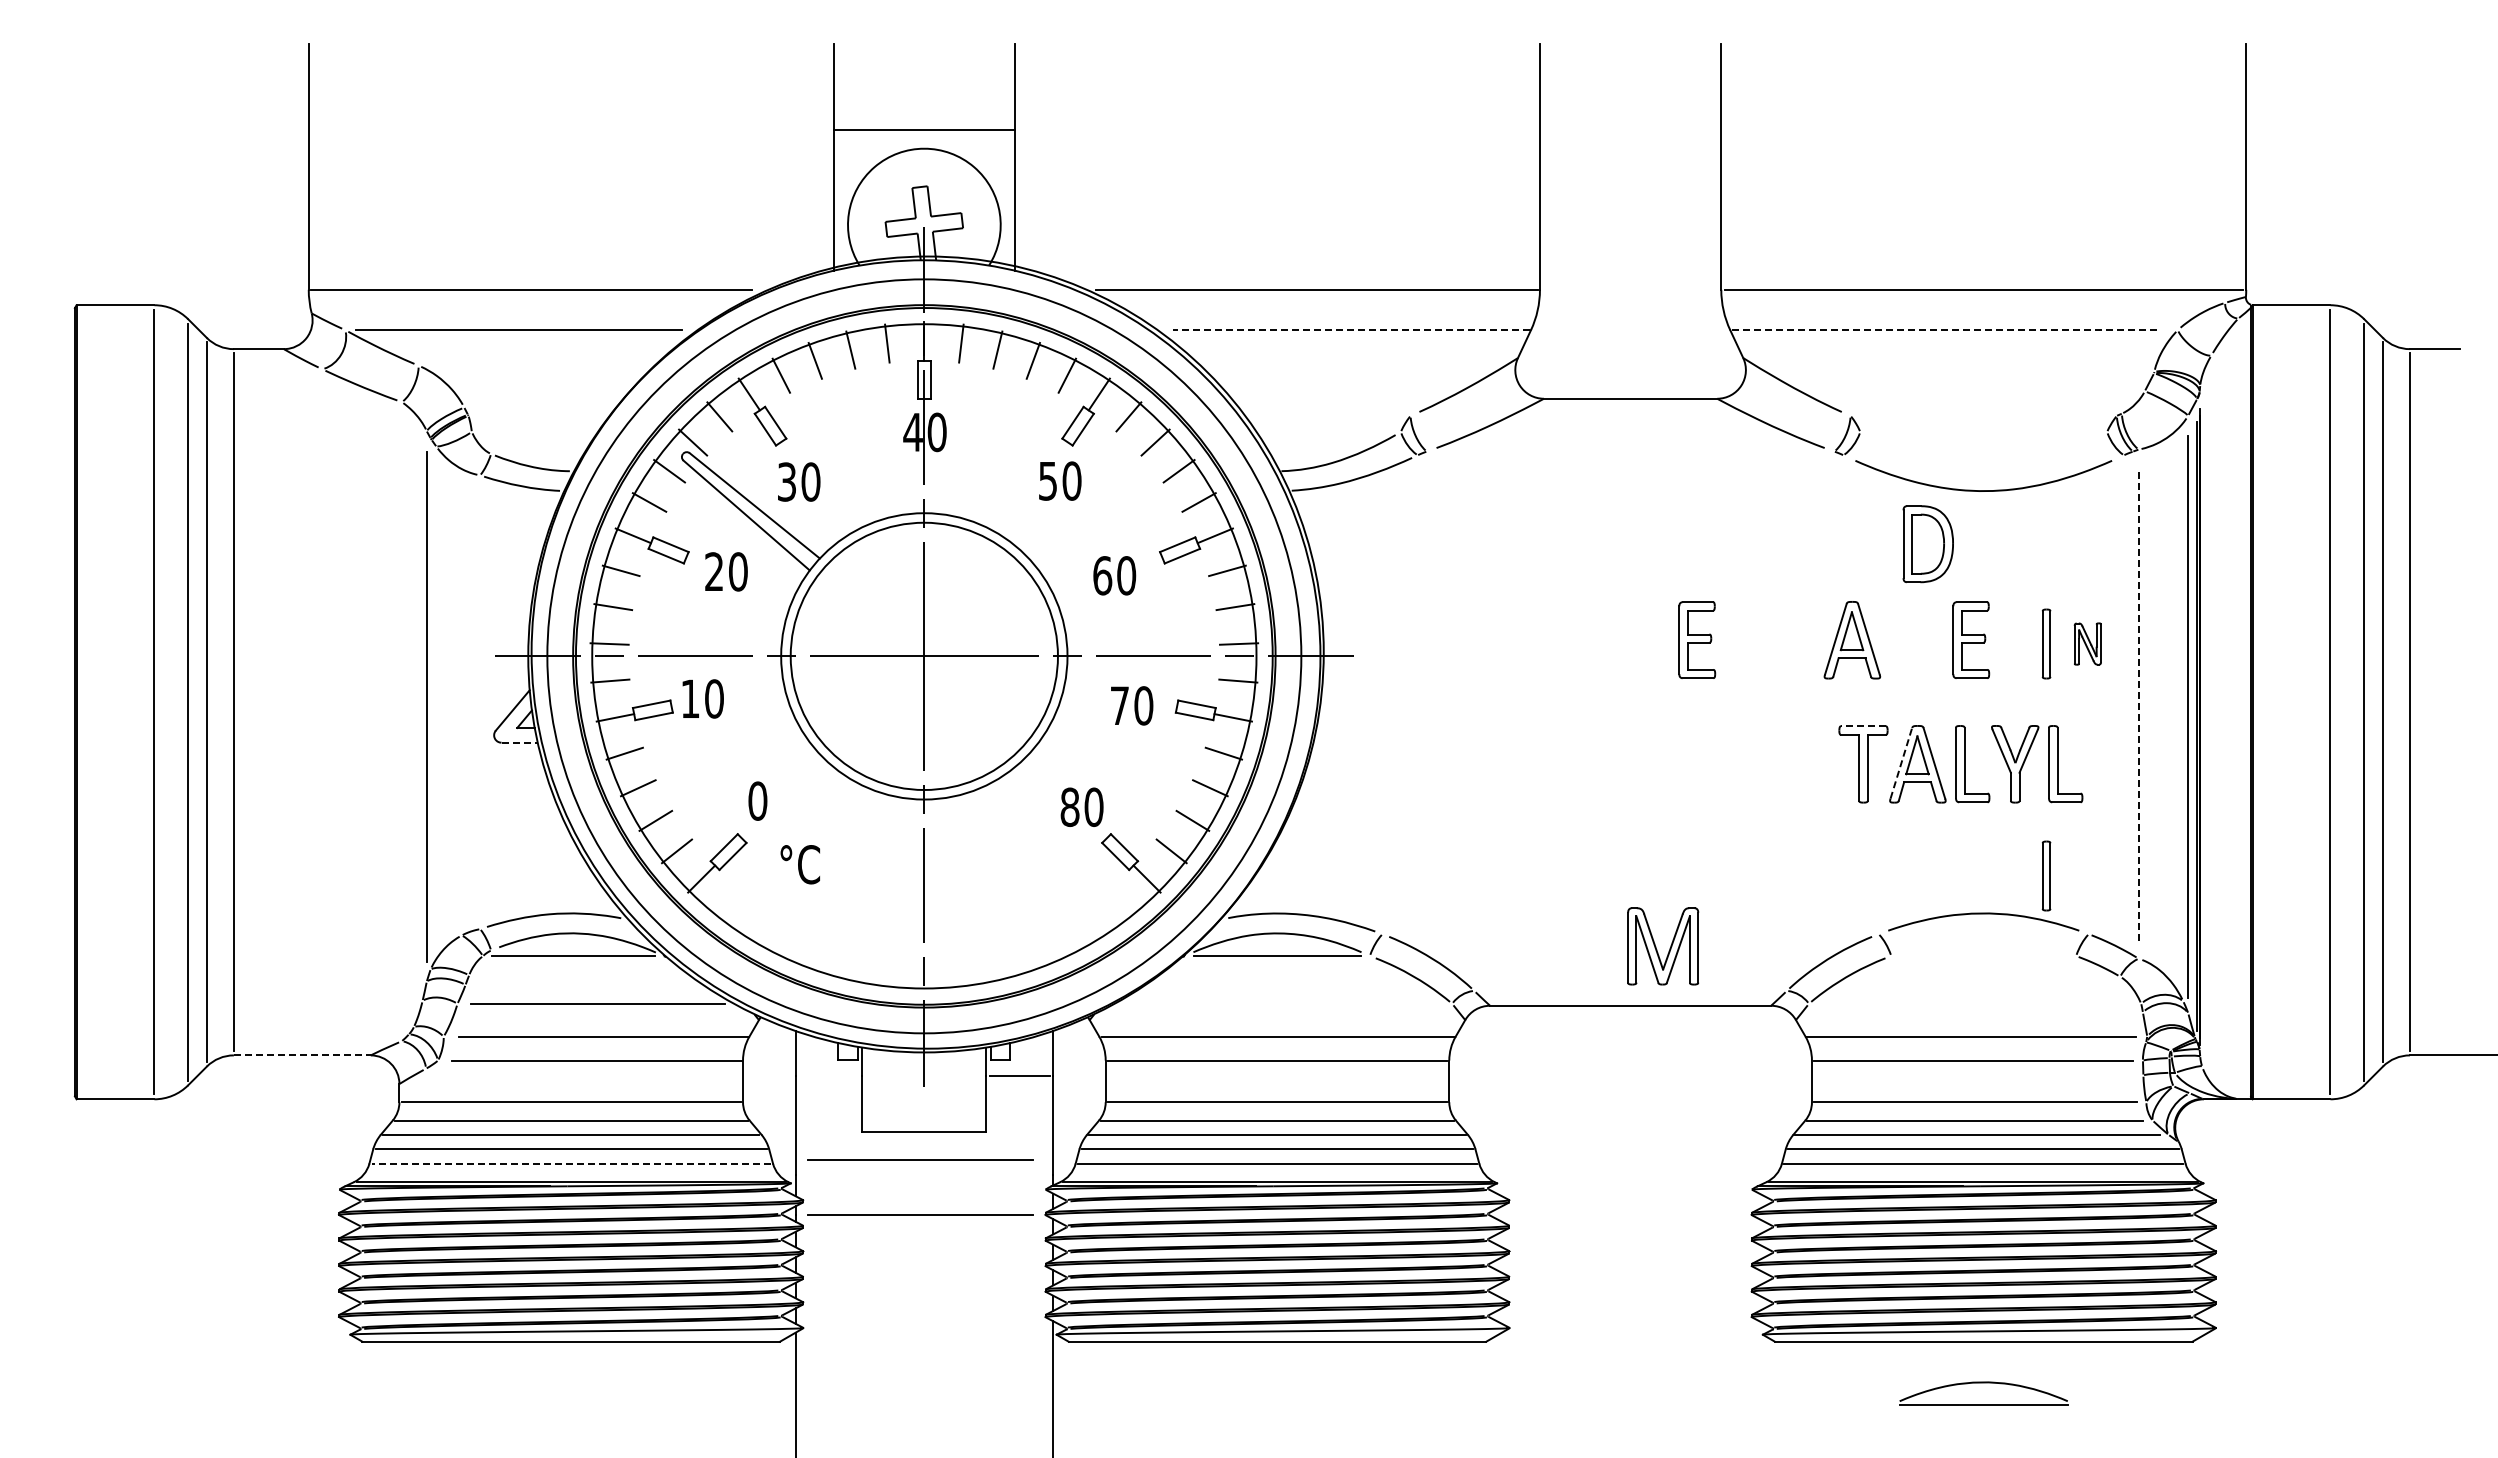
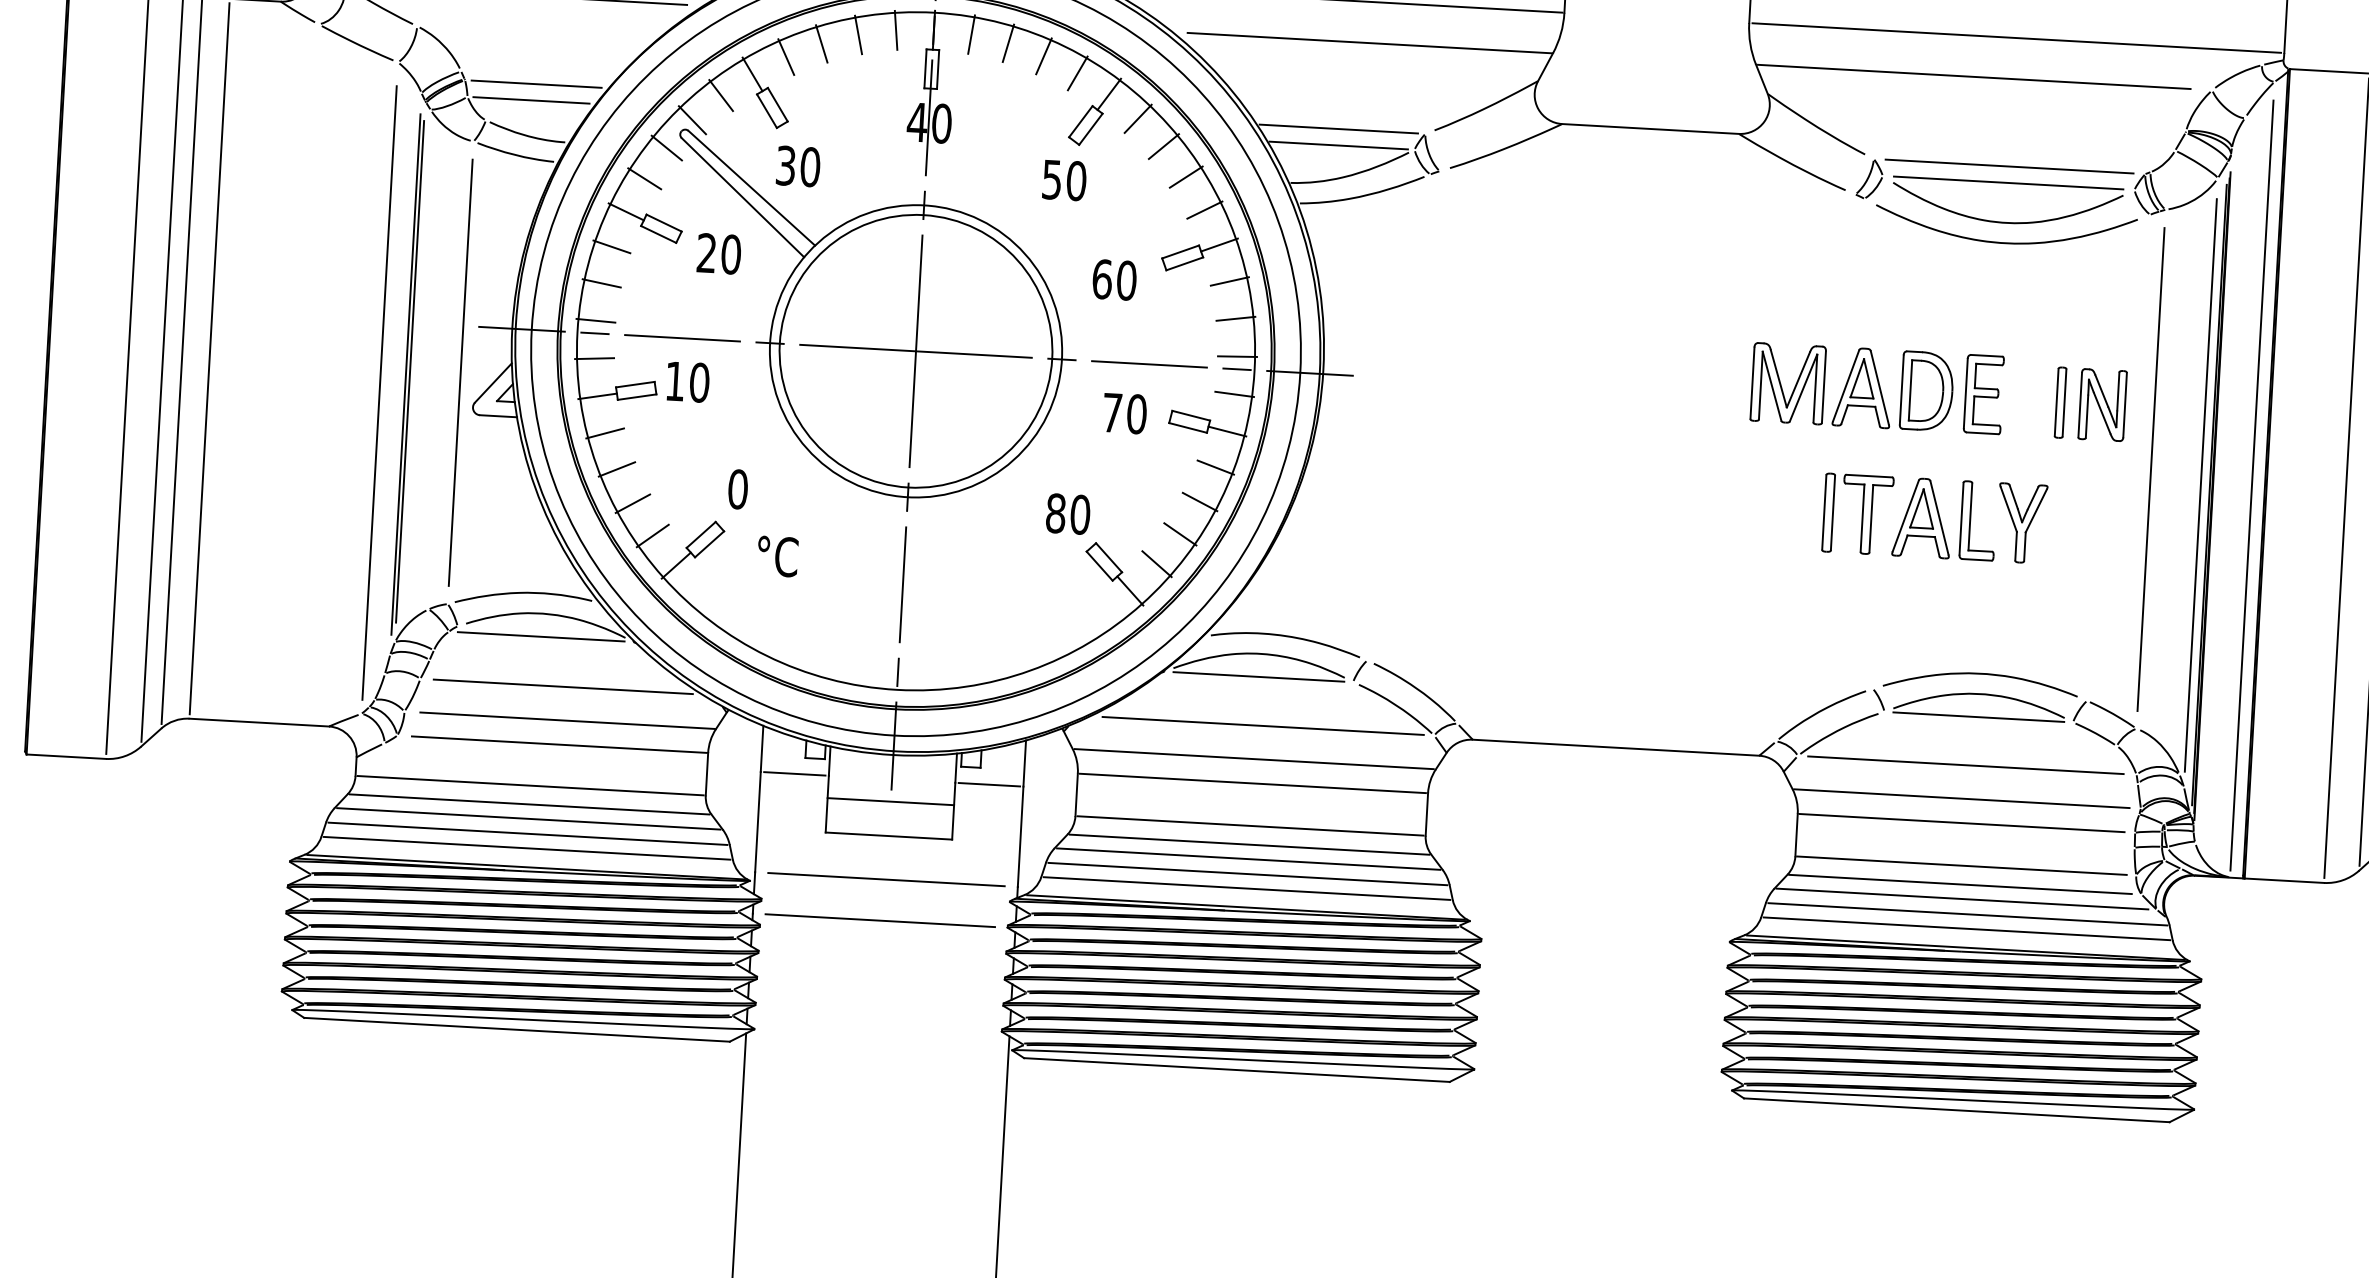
line: (1350, 330) -> (1368, 43), dashed -> solid
line: (1943, 330) -> (1973, 77), dashed -> solid
line: (538, 415) -> (536, 83), added
line: (1325, 415) -> (1338, 128), added
line: (1983, 415) -> (2009, 166), added
line: (534, 432) -> (531, 100), added
line: (1326, 432) -> (1338, 146), added
part: (1983, 432) -> (2008, 183), added
part: (1927, 544) -> (1926, 391), moved
part: (1697, 639) -> (1705, 378), removed
part: (2087, 643) -> (2102, 404), size x1.67
line: (480, 702) -> (460, 373), added
line: (430, 704) -> (409, 372), added
line: (2138, 704) -> (2150, 469), dashed -> solid
line: (2238, 714) -> (2252, 485), added
line: (401, 725) -> (379, 391), added
line: (1862, 726) -> (1868, 476), dashed -> solid
line: (520, 742) -> (499, 416), dashed -> solid
line: (1901, 763) -> (1905, 516), dashed -> solid
part: (1825, 764) -> (1828, 512), added
part: (2058, 764) -> (2065, 526), removed
part: (2046, 875) -> (2047, 638), removed
part: (1669, 948) -> (1794, 386), moved
line: (1283, 1003) -> (1262, 725), added
line: (1973, 1003) -> (1965, 764), added
line: (302, 1055) -> (259, 722), dashed -> solid
line: (828, 1076) -> (794, 774), added
line: (924, 1098) -> (890, 801), added
line: (920, 1159) -> (883, 863), removed
line: (570, 1163) -> (526, 848), dashed -> solid
line: (923, 1174) -> (885, 879), added
part: (1983, 1383) -> (1979, 695), moved

